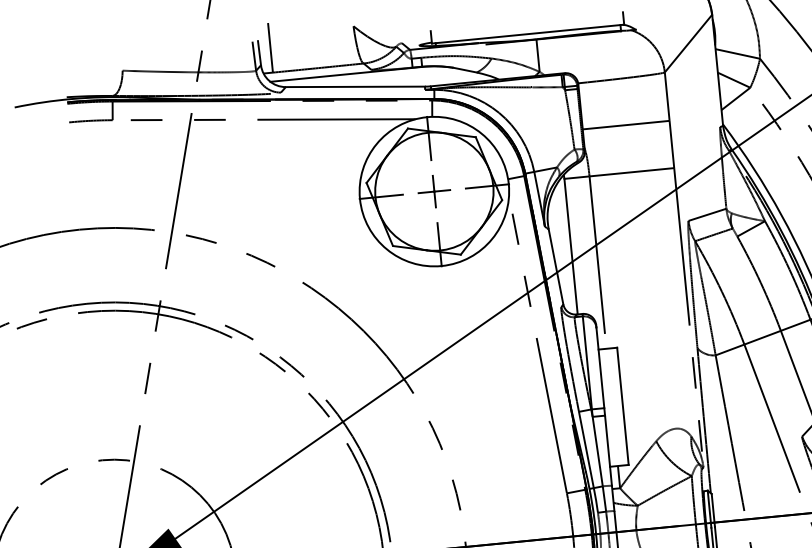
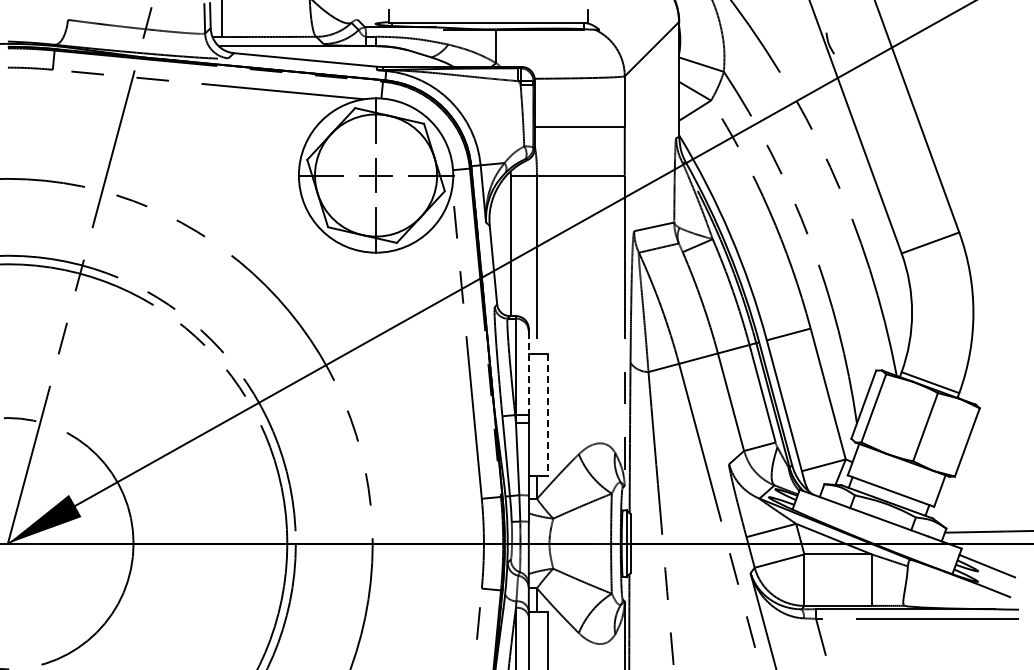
line: (600, 368) -> (528, 373), solid -> dashed
line: (623, 406) -> (548, 415), solid -> dashed

